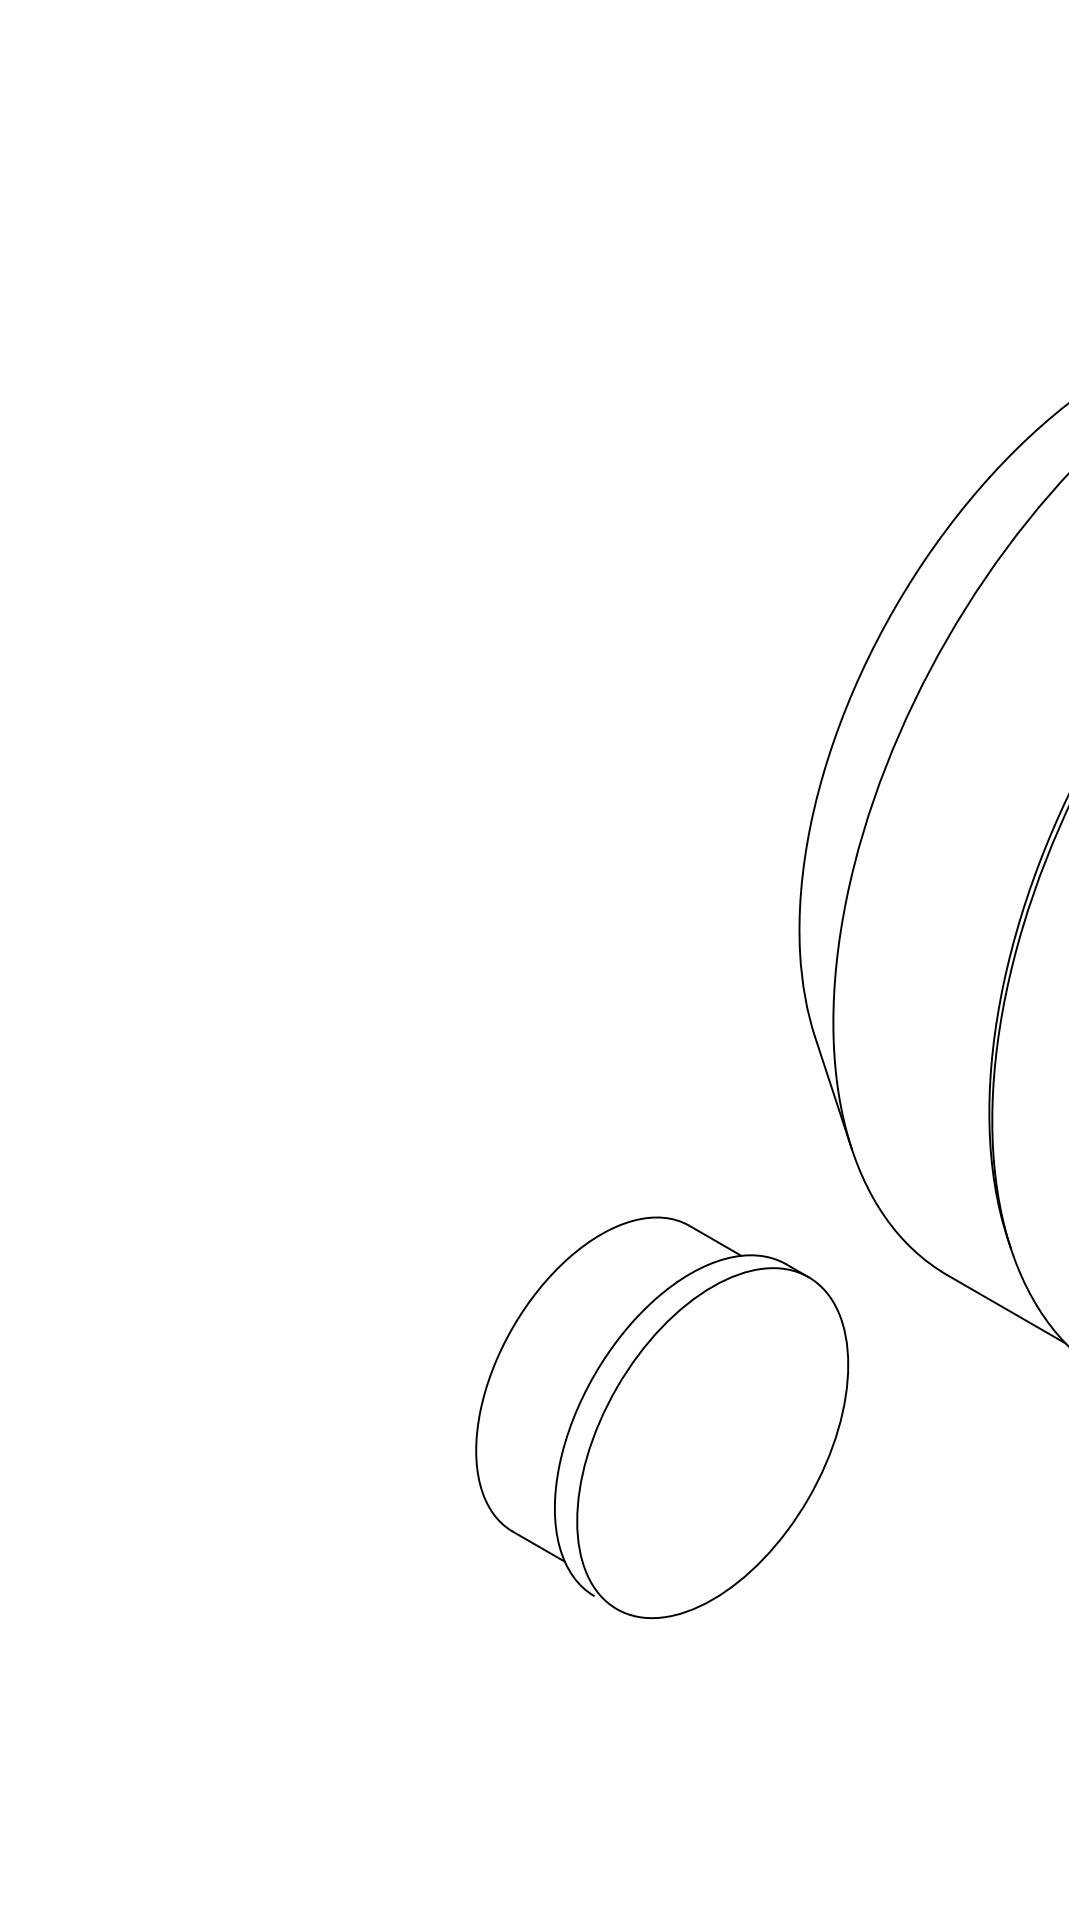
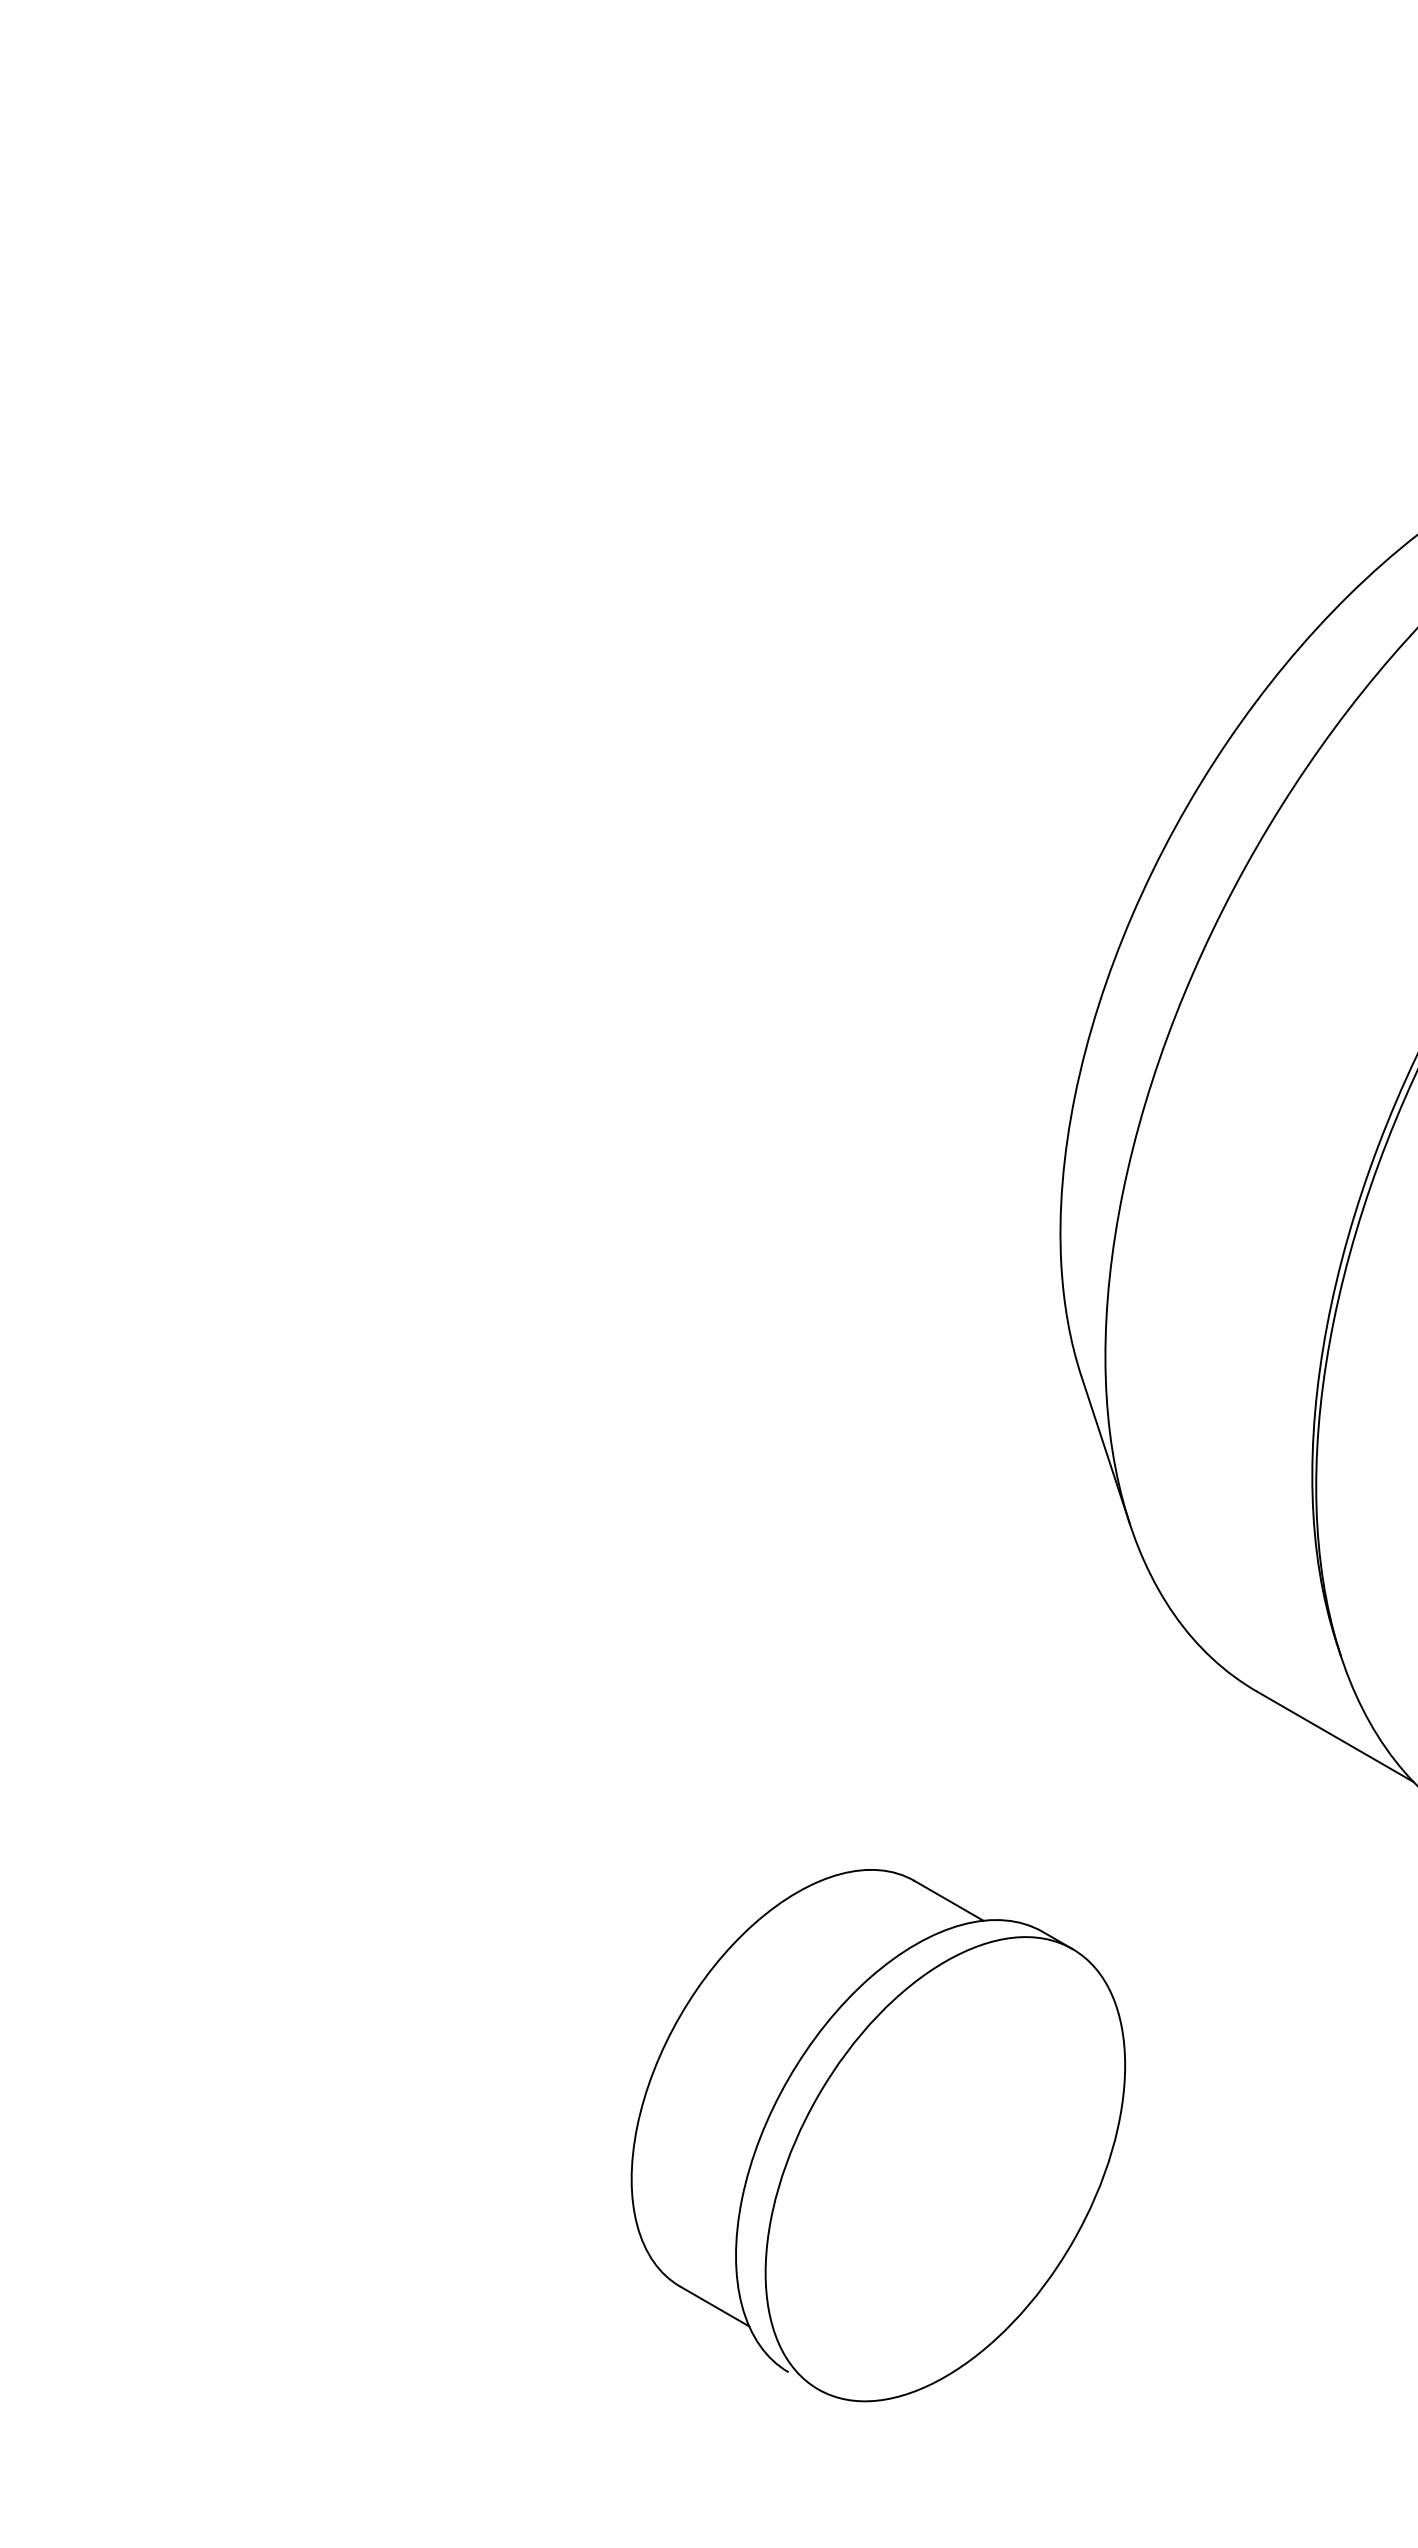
part: (661, 1417) -> (877, 2135), moved

